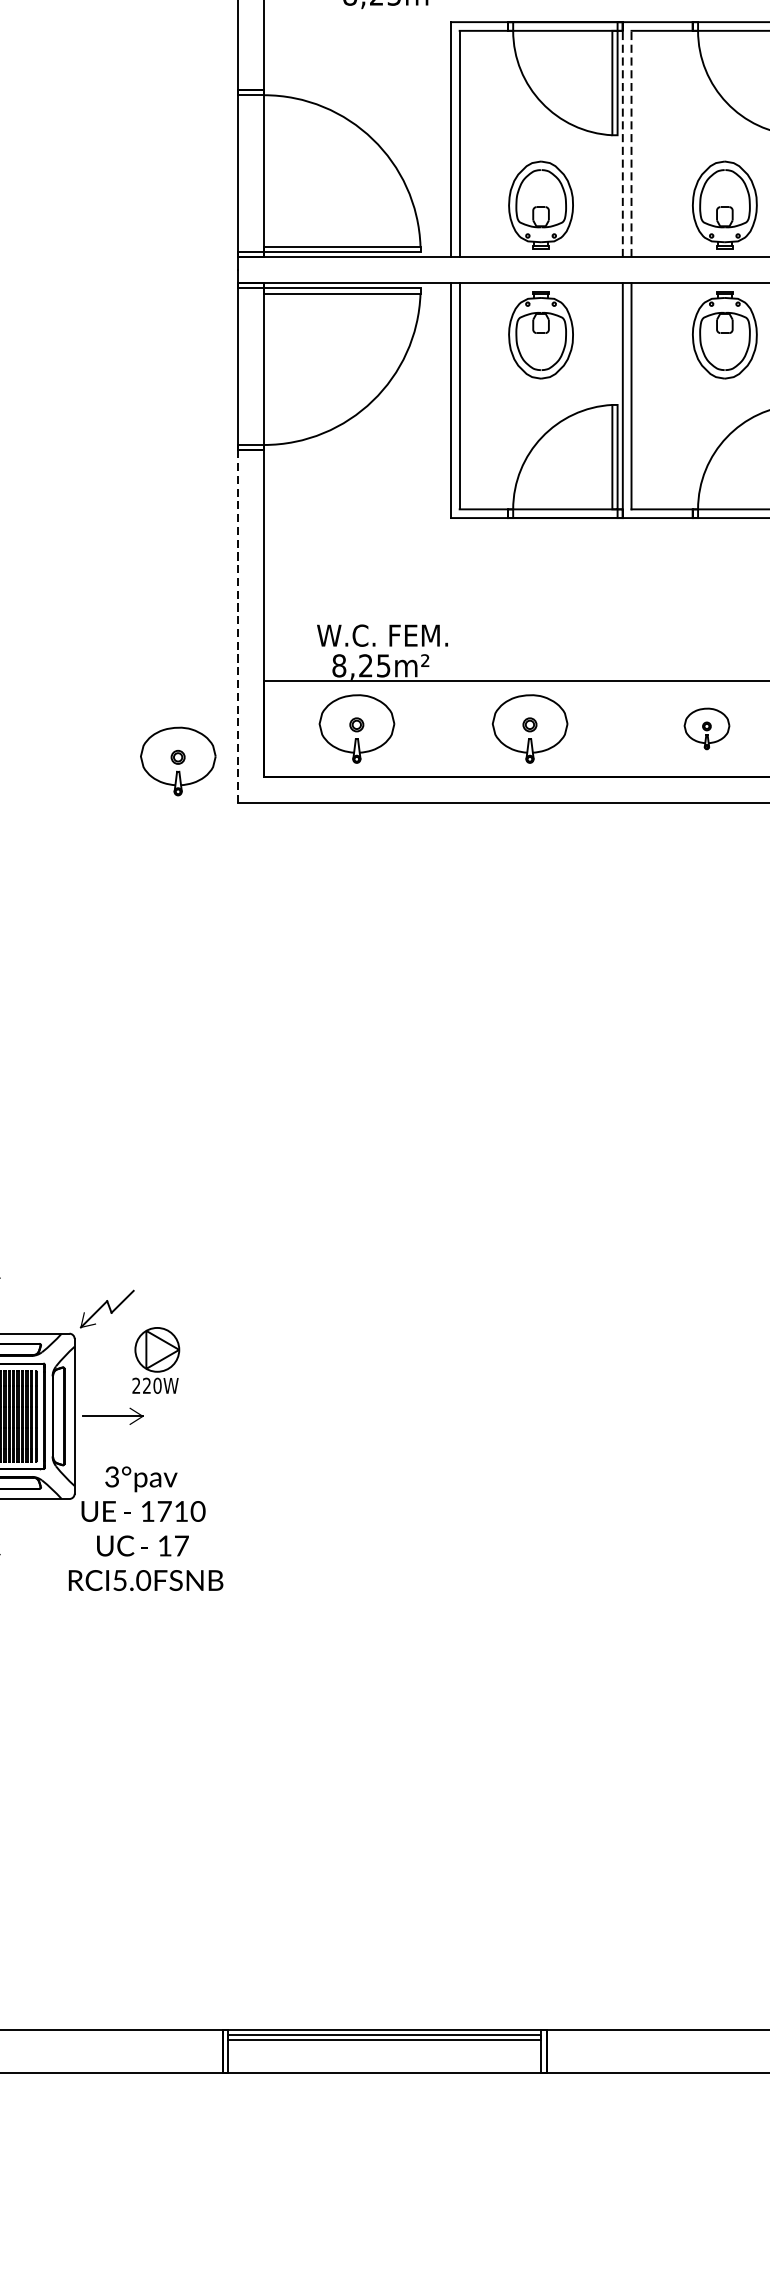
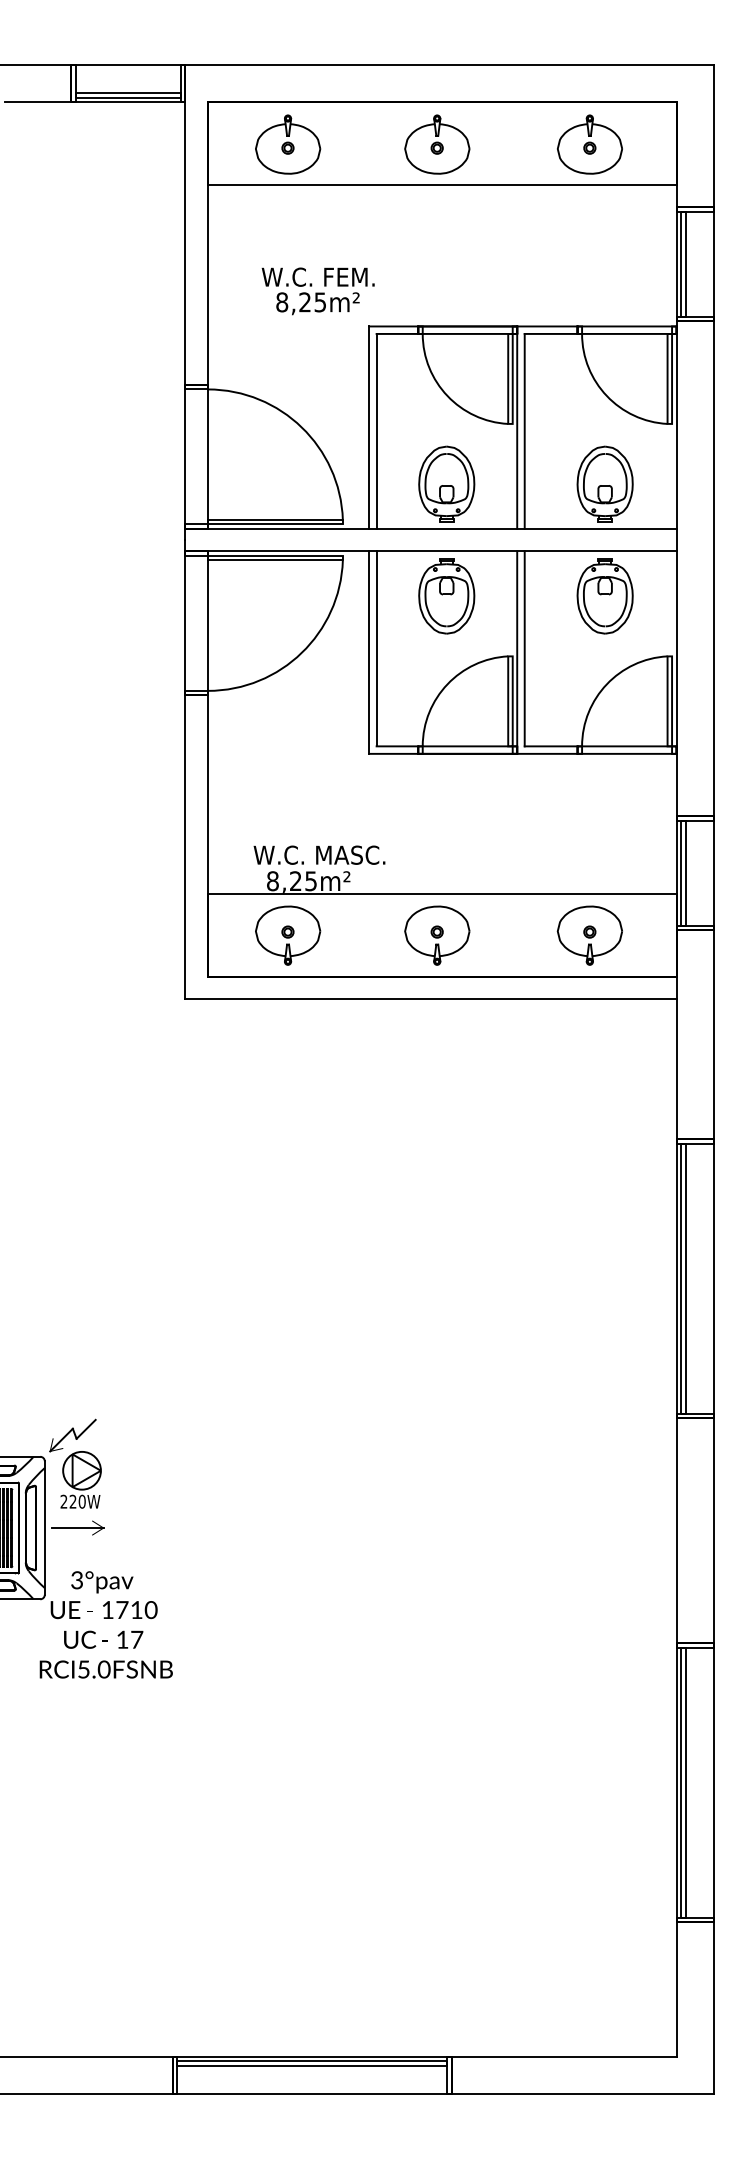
line: (623, 142) -> (517, 430), dashed -> solid
line: (631, 142) -> (524, 430), dashed -> solid
line: (237, 625) -> (185, 846), dashed -> solid
text: (430, 634) -> (351, 854), W.C. FEM. -> W.C. MASC.
part: (706, 728) -> (589, 935), size x1.67
part: (178, 761) -> (134, 963), removed
part: (155, 1360) -> (80, 1479), moved

